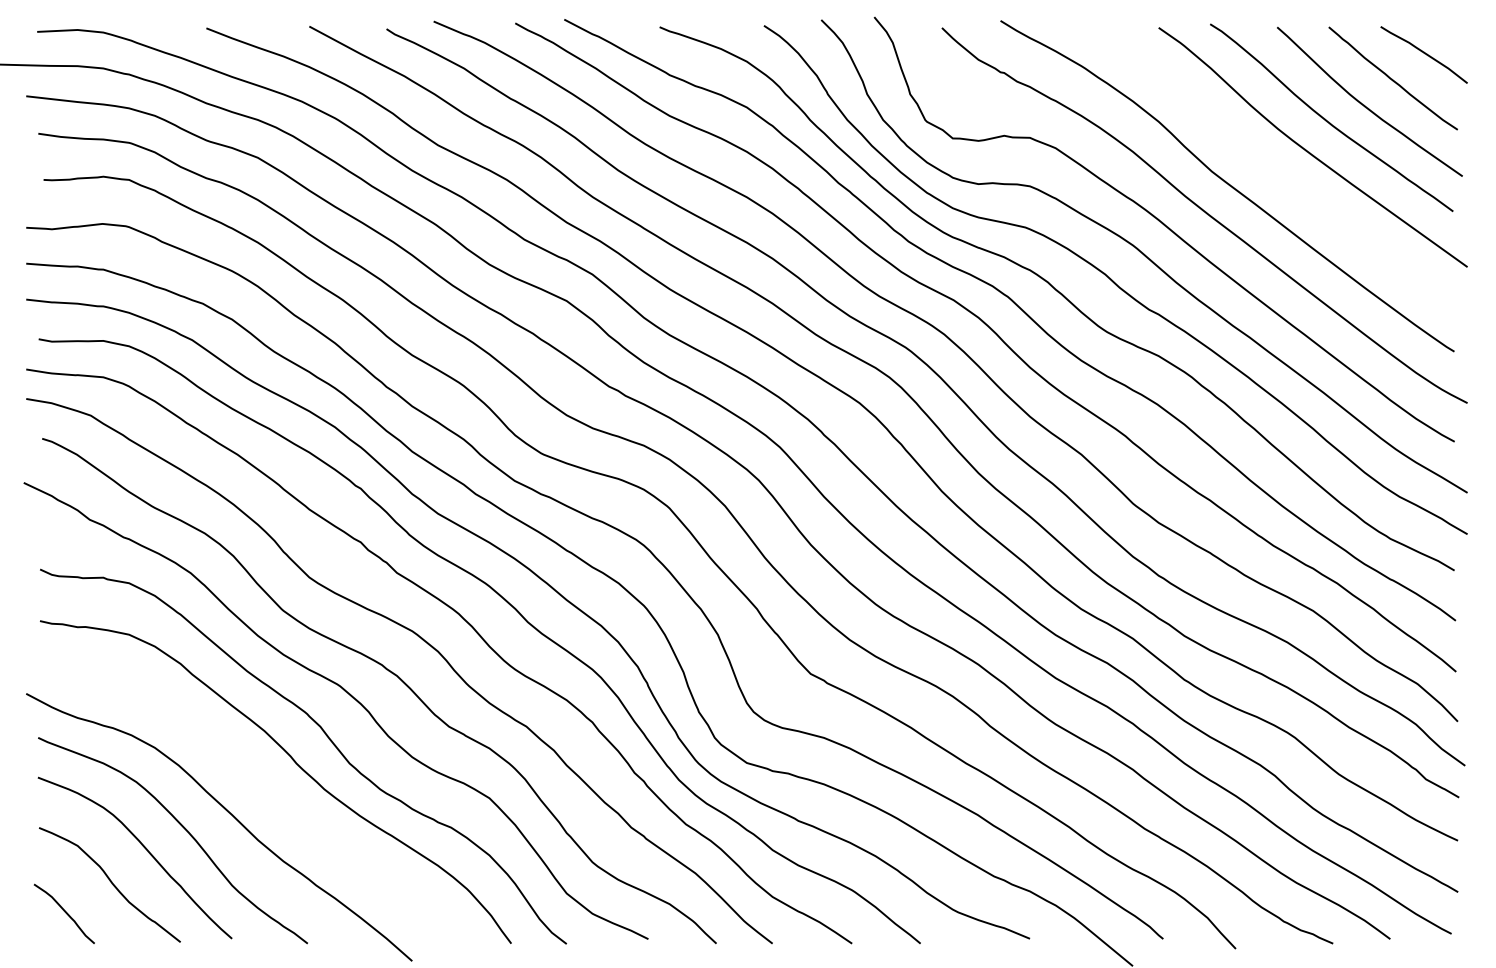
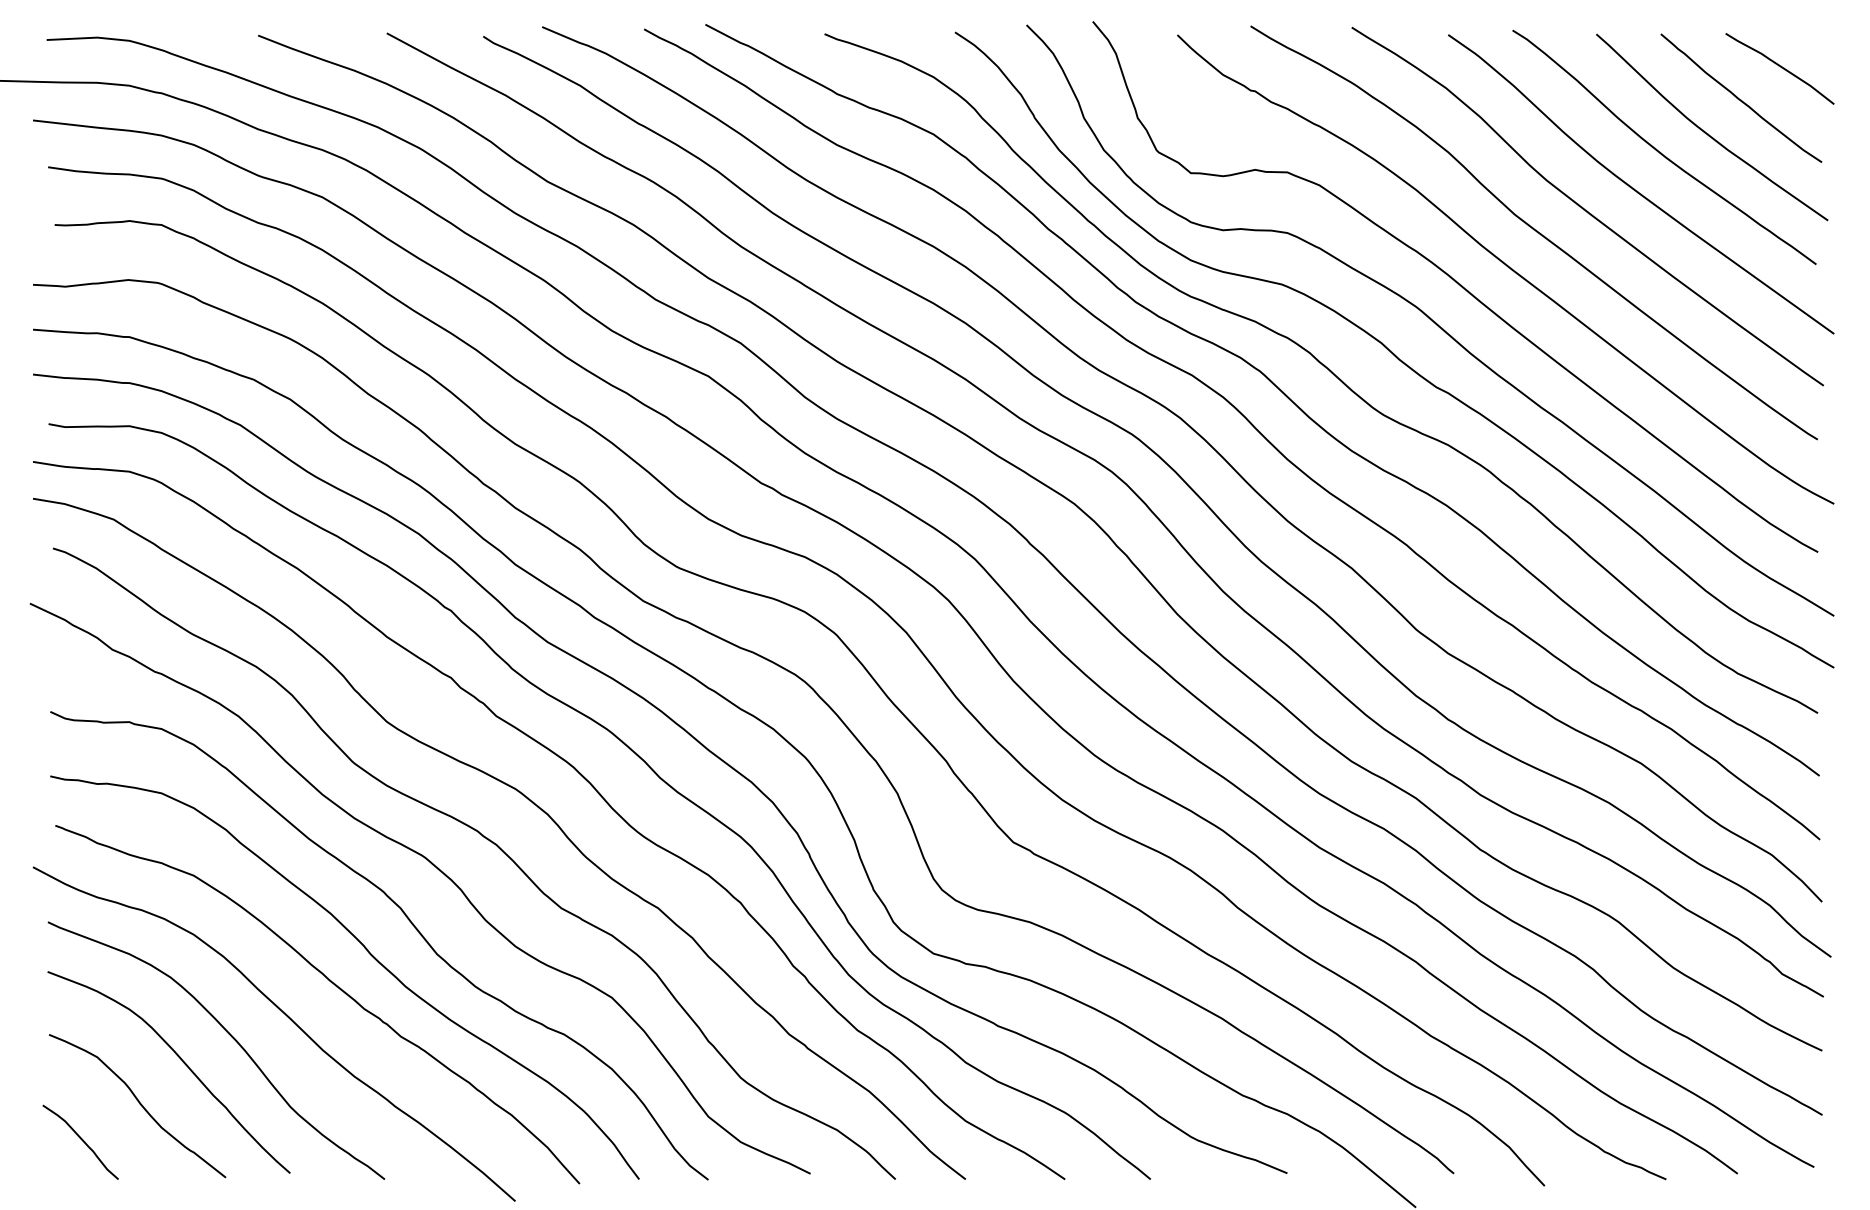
curve: (1269, 167) -> (1586, 209), added
curve: (265, 787) -> (332, 984), added

